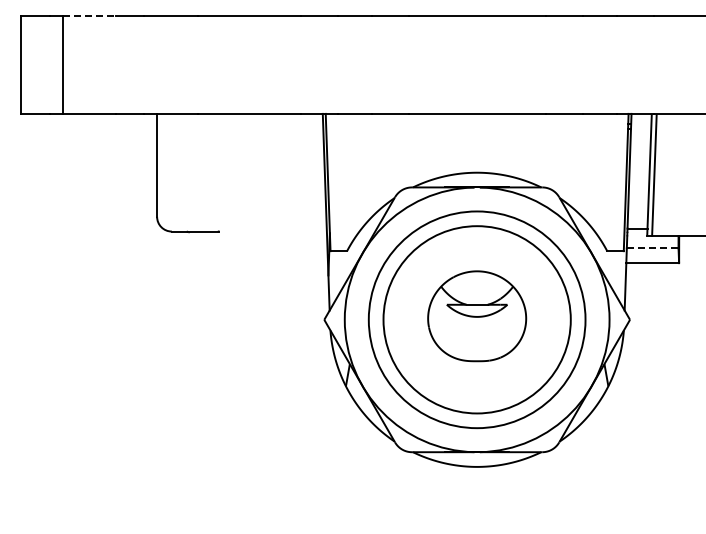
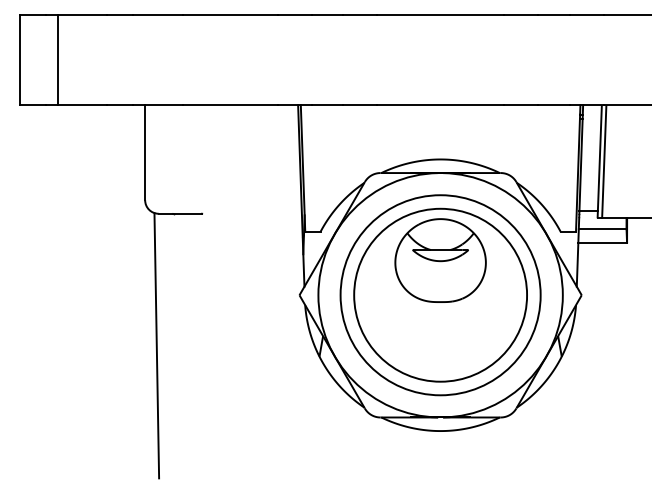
line: (89, 15) -> (82, 14), dashed -> solid
line: (652, 248) -> (602, 229), dashed -> solid
part: (477, 316) -> (440, 260), moved
line: (169, 374) -> (156, 345), added

